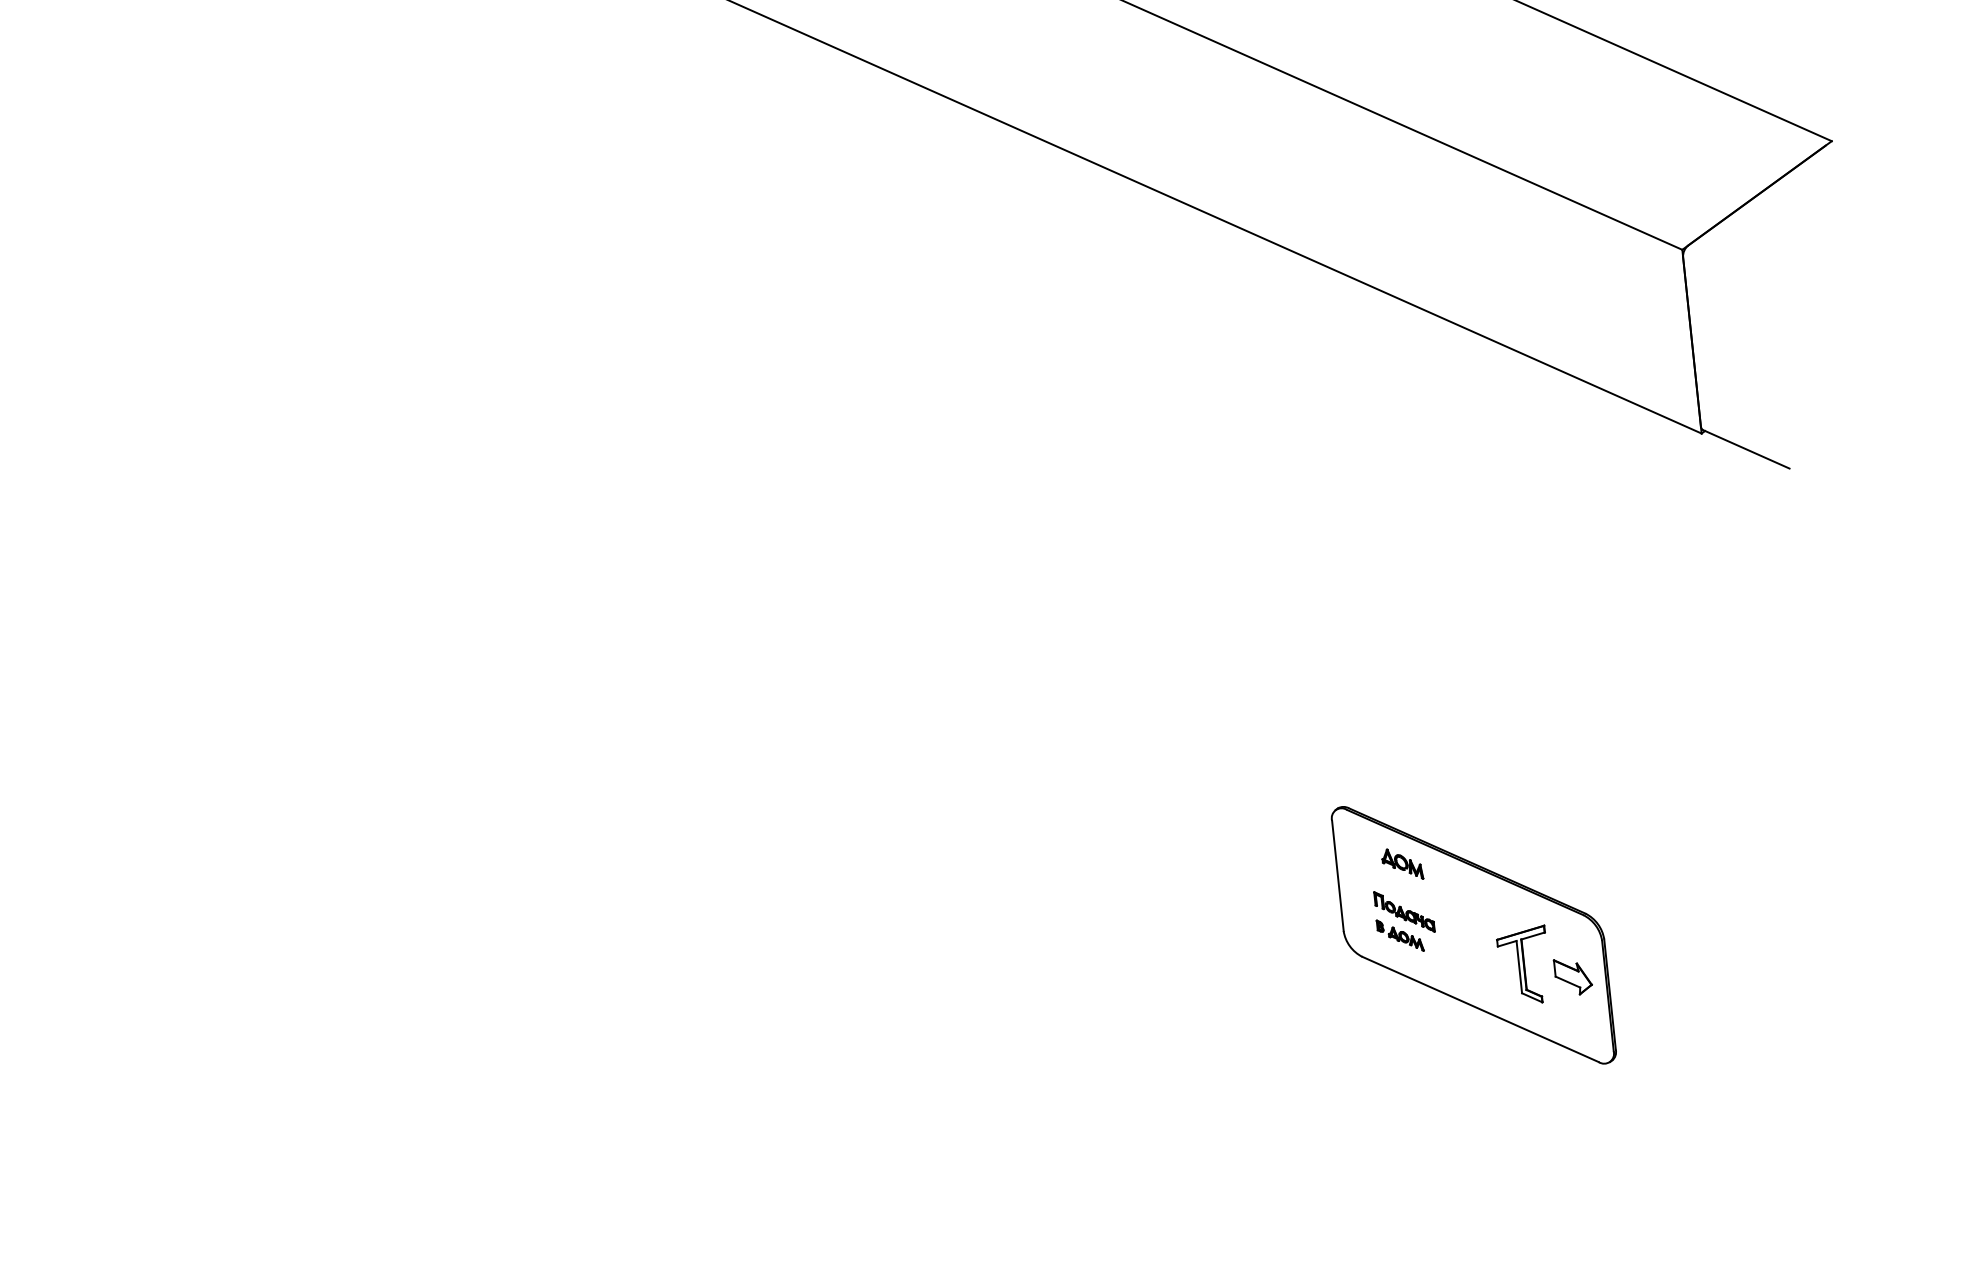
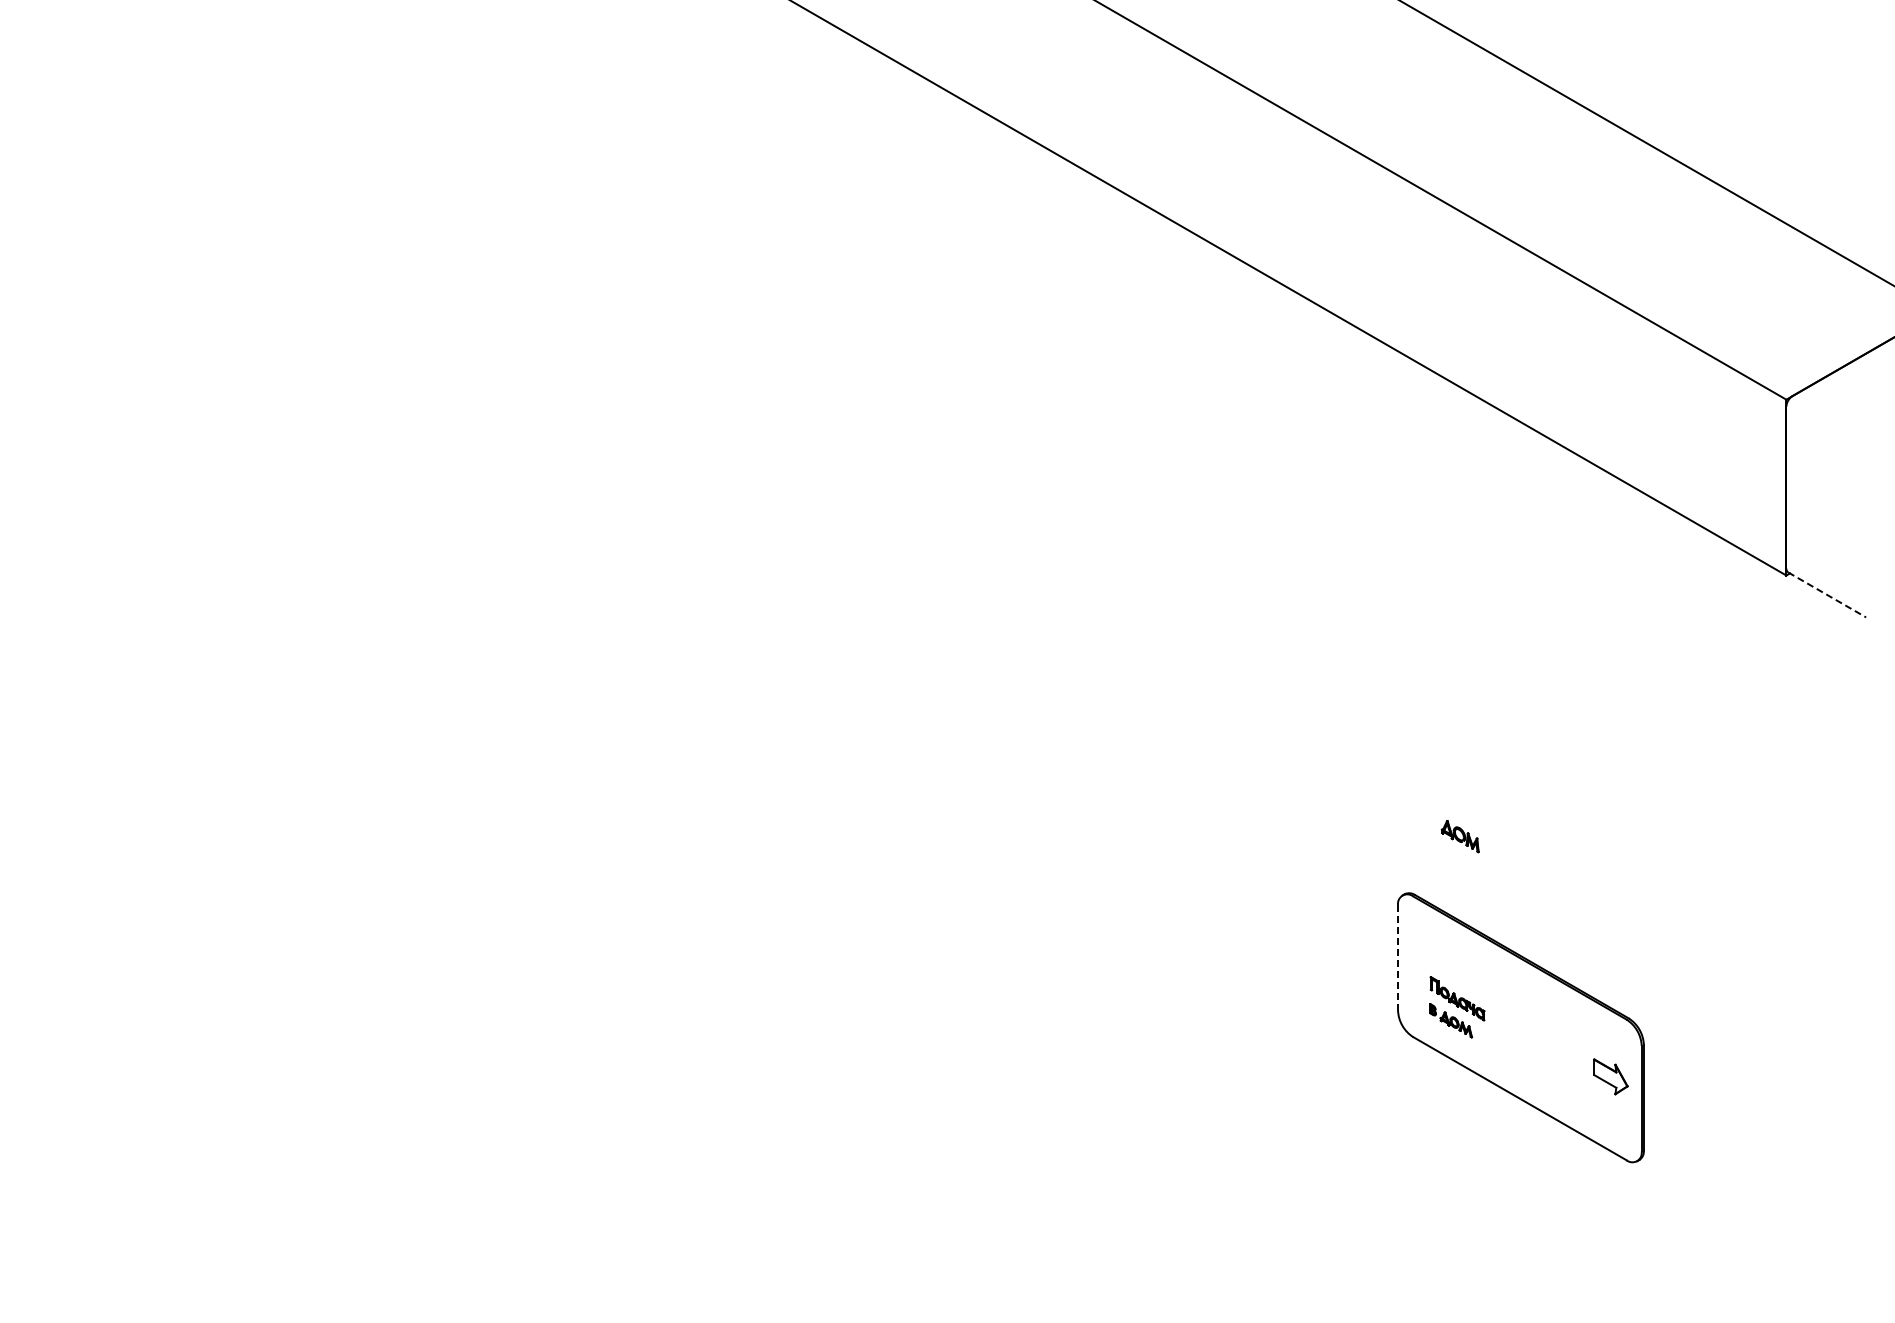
line: (1746, 449) -> (1827, 595), solid -> dashed
part: (1402, 864) -> (1460, 836), moved
line: (1338, 876) -> (1398, 958), solid -> dashed
part: (1524, 965) -> (1565, 1061), removed

